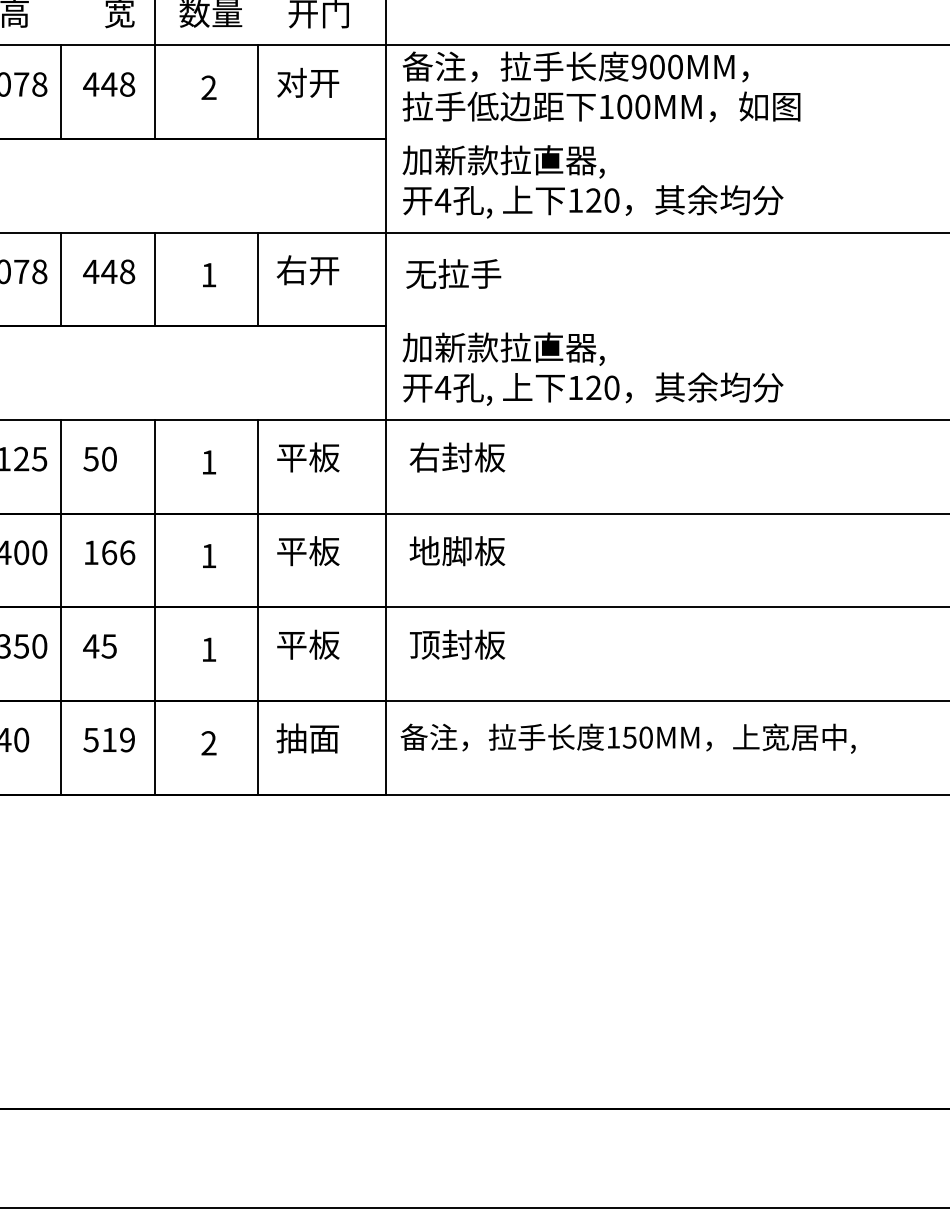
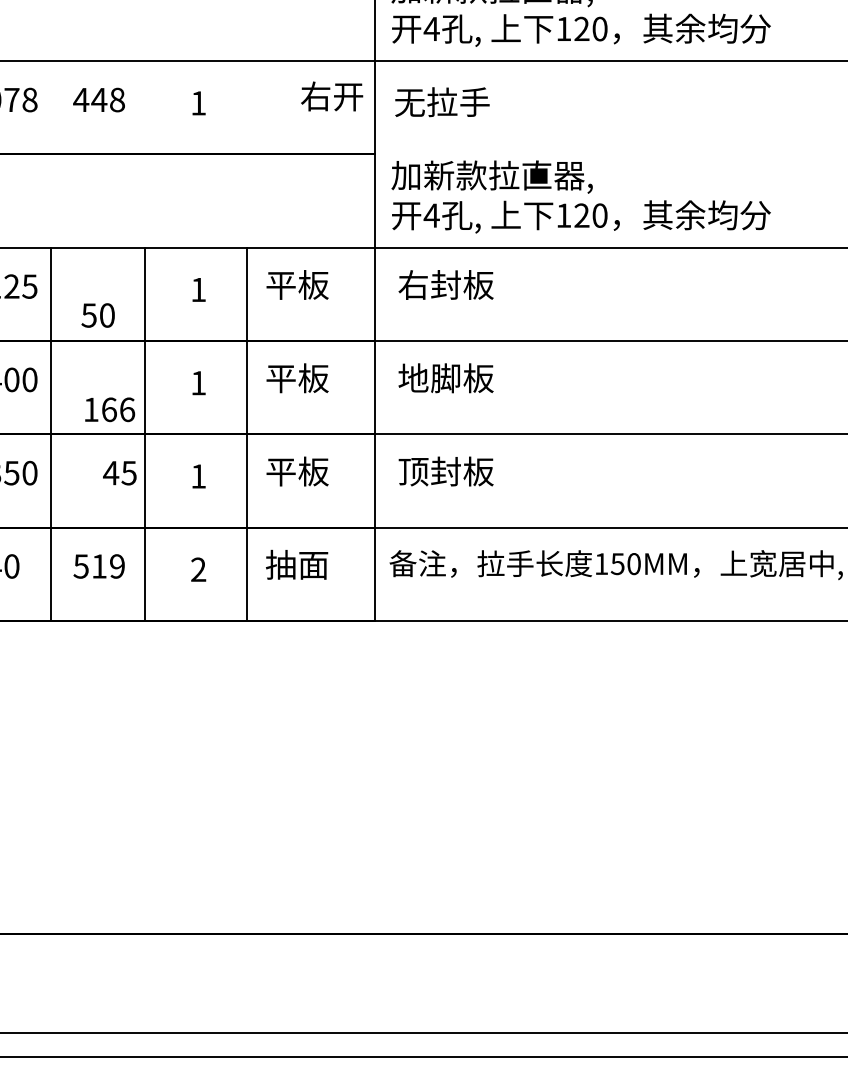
text: (307, 270) -> (331, 96), moved
line: (60, 279) -> (50, 107), removed
line: (155, 279) -> (145, 107), removed
line: (257, 279) -> (246, 107), removed
text: (99, 458) -> (97, 314), moved
text: (110, 552) -> (110, 409), moved
text: (99, 646) -> (119, 473), moved

